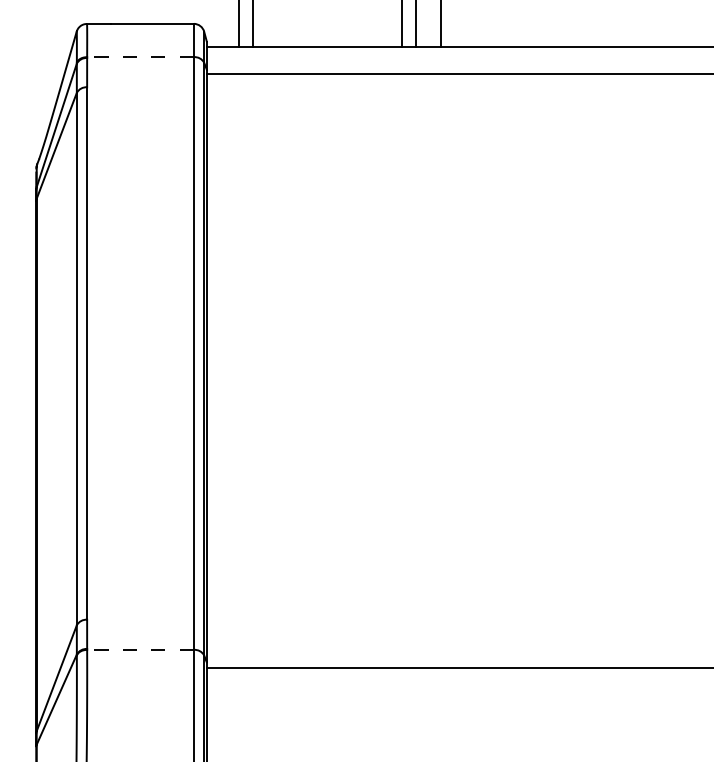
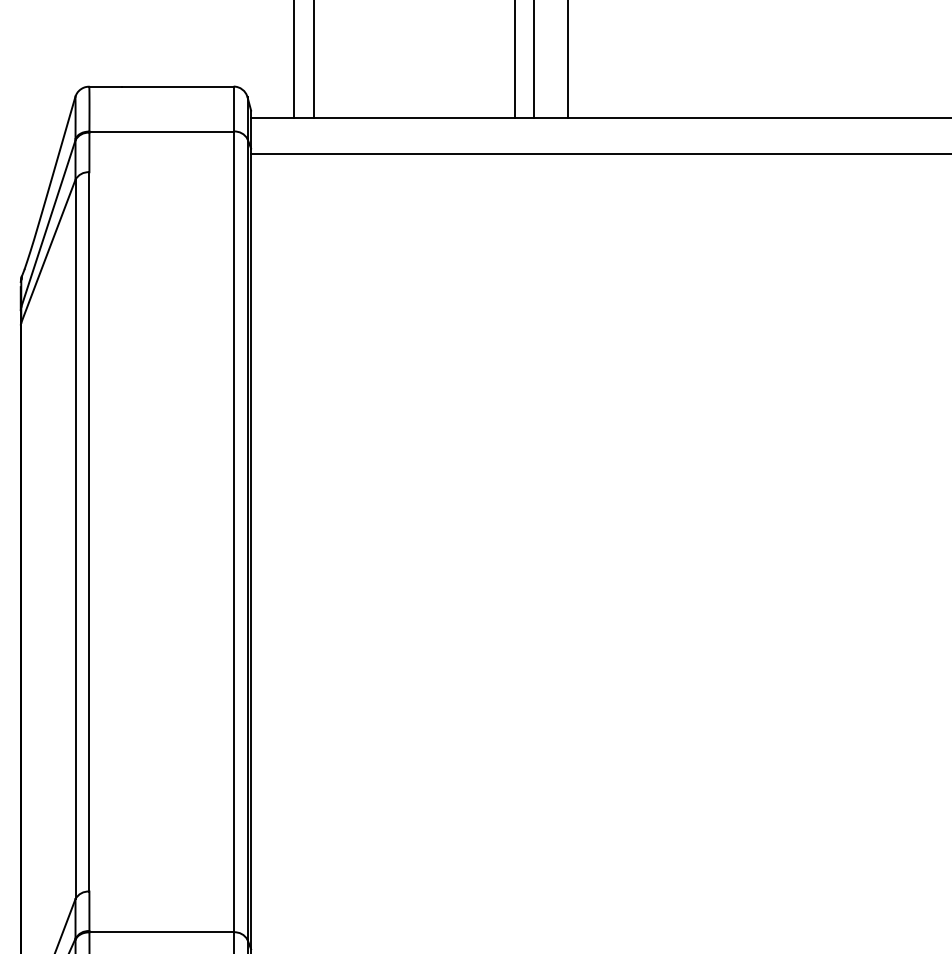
line: (140, 57) -> (161, 131), dashed -> solid
line: (140, 649) -> (161, 931), dashed -> solid

